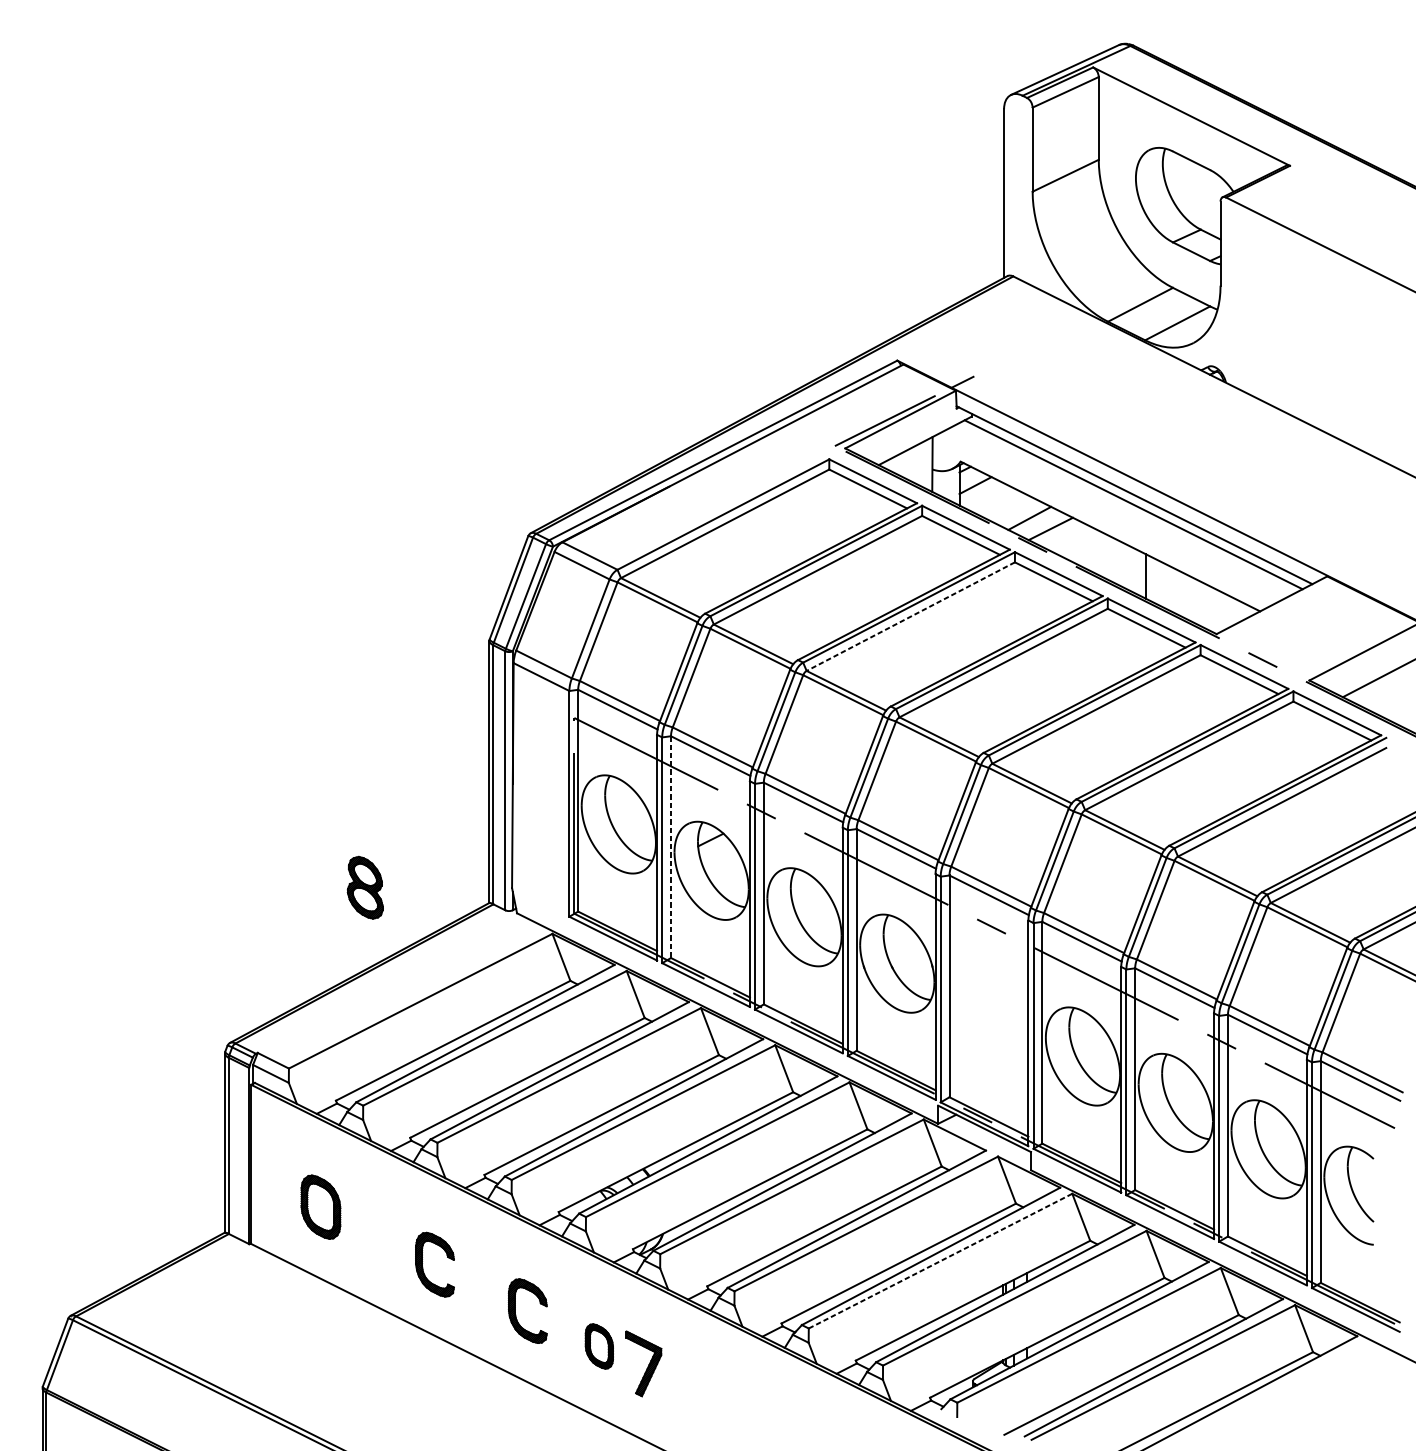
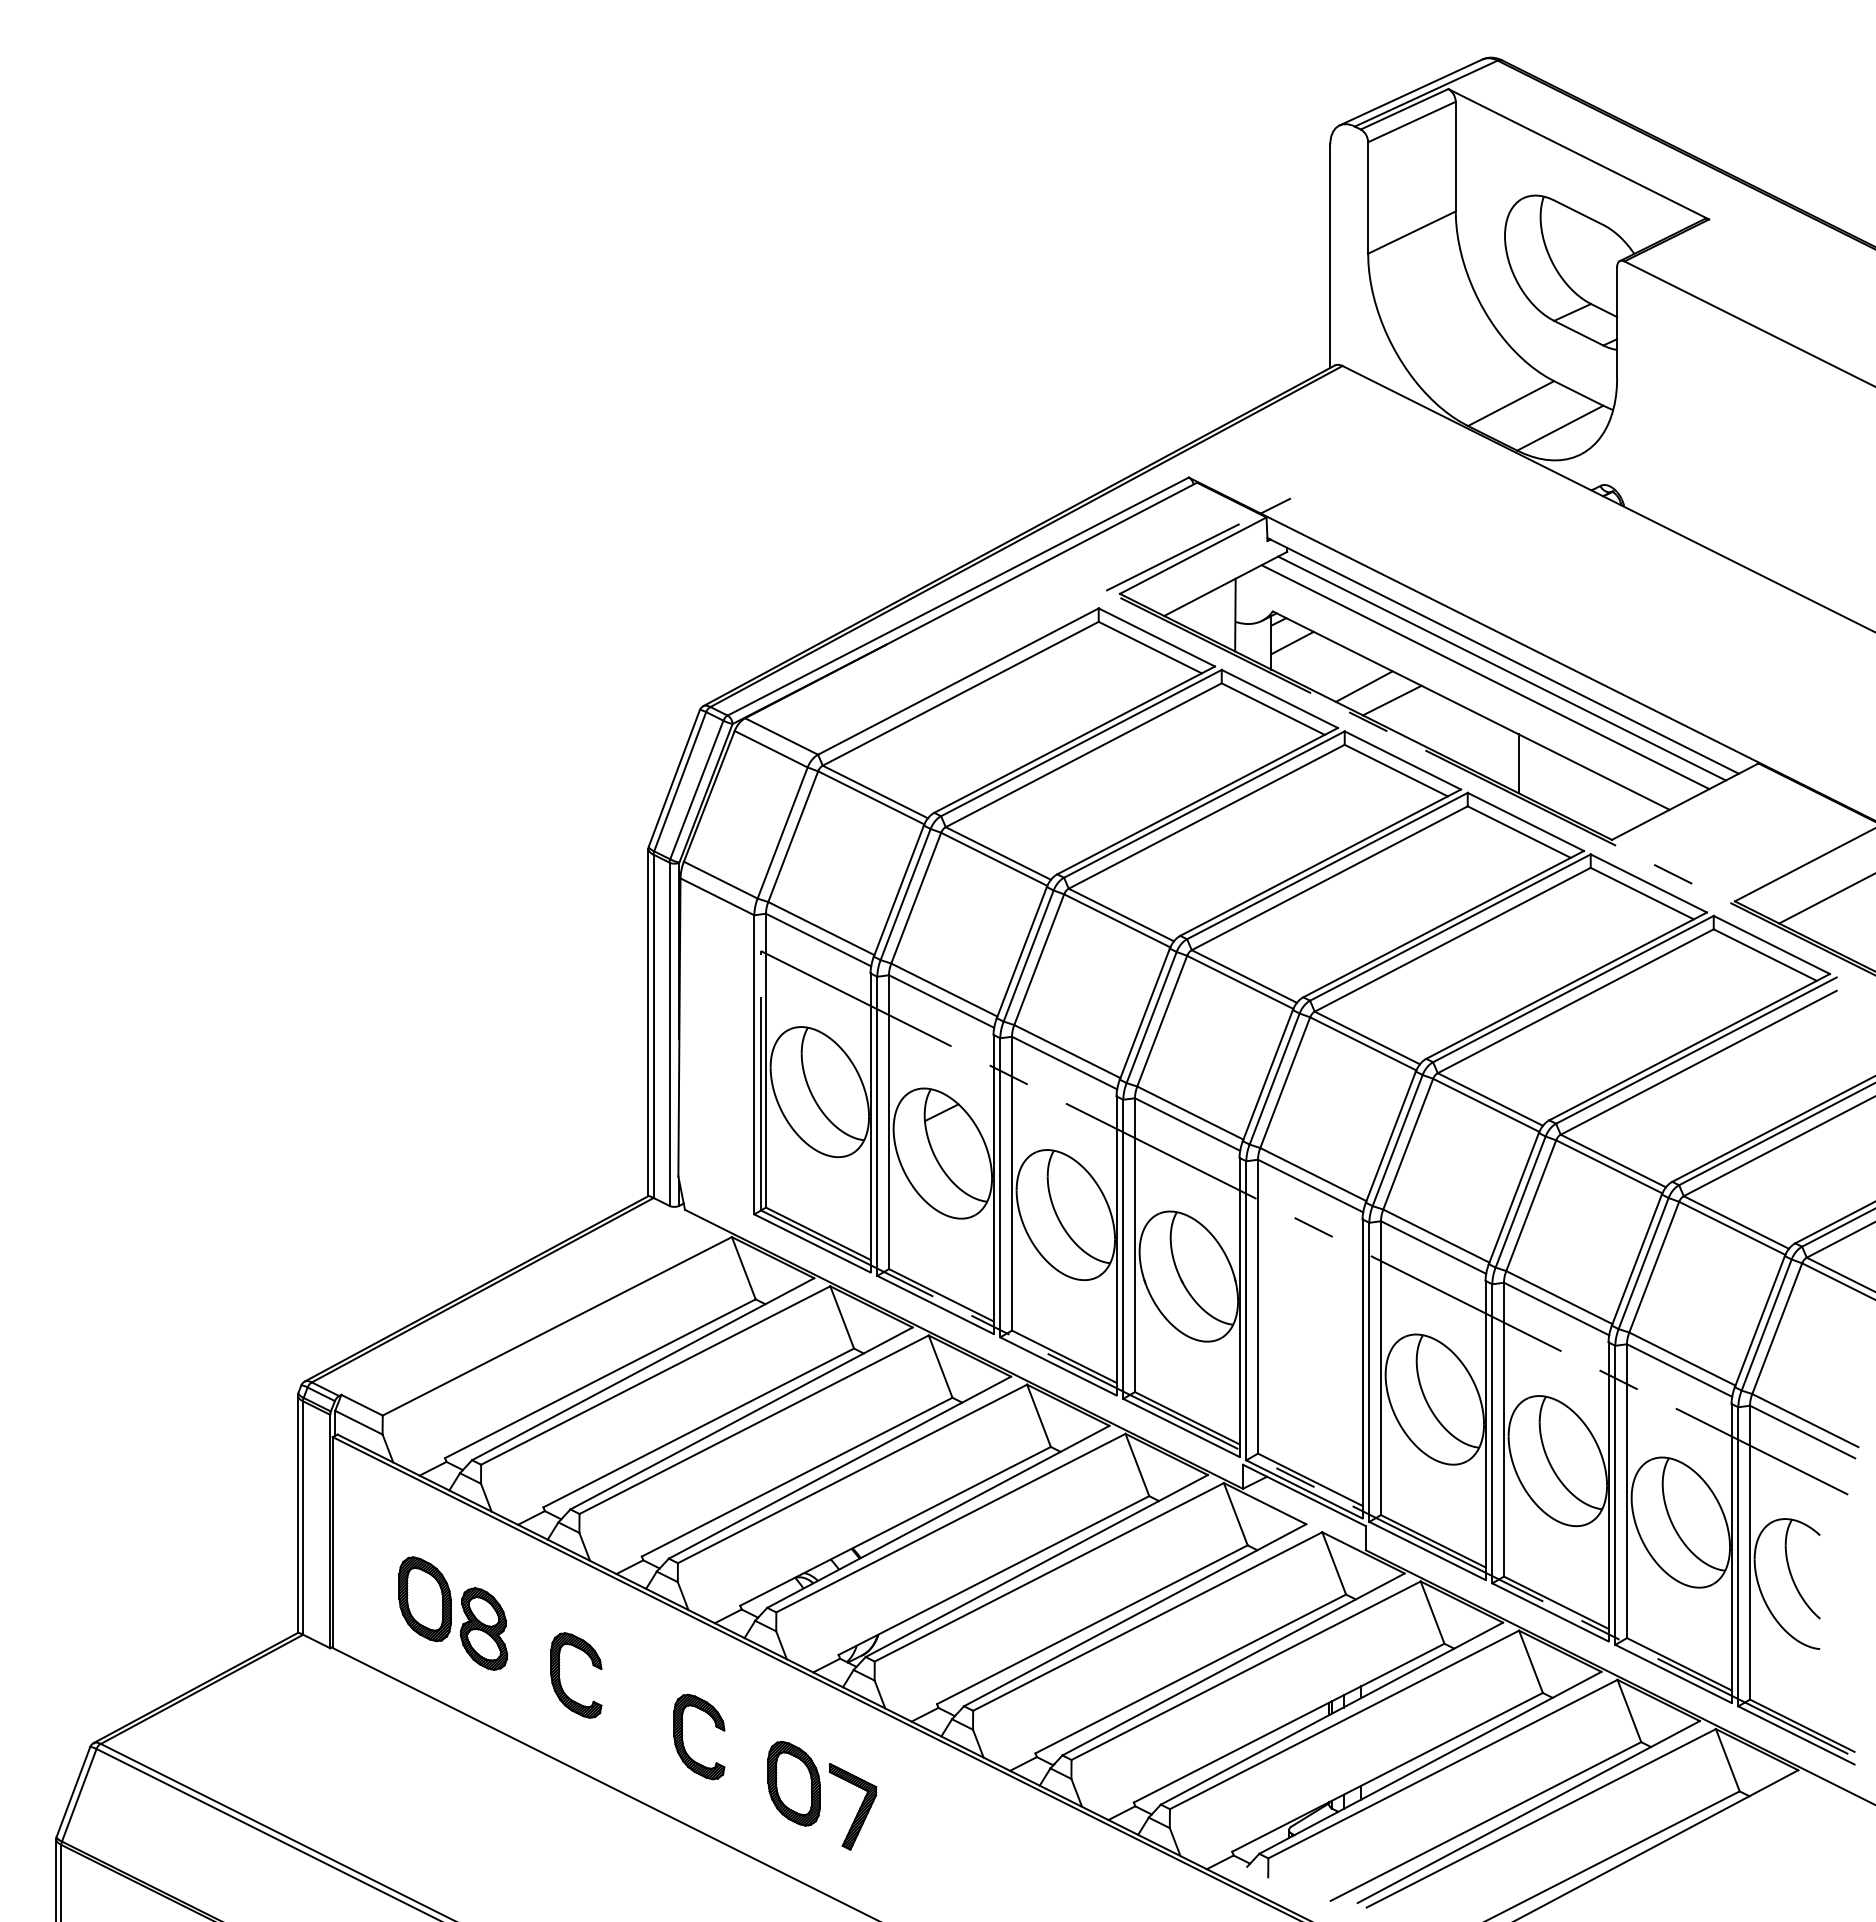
line: (1121, 511) -> (1485, 677), added
line: (910, 616) -> (1206, 816), dashed -> solid
line: (671, 847) -> (889, 1122), dashed -> solid
part: (364, 887) -> (483, 1628), moved
line: (940, 1260) -> (1246, 1670), dashed -> solid
part: (598, 1346) -> (793, 1783), size x1.43

